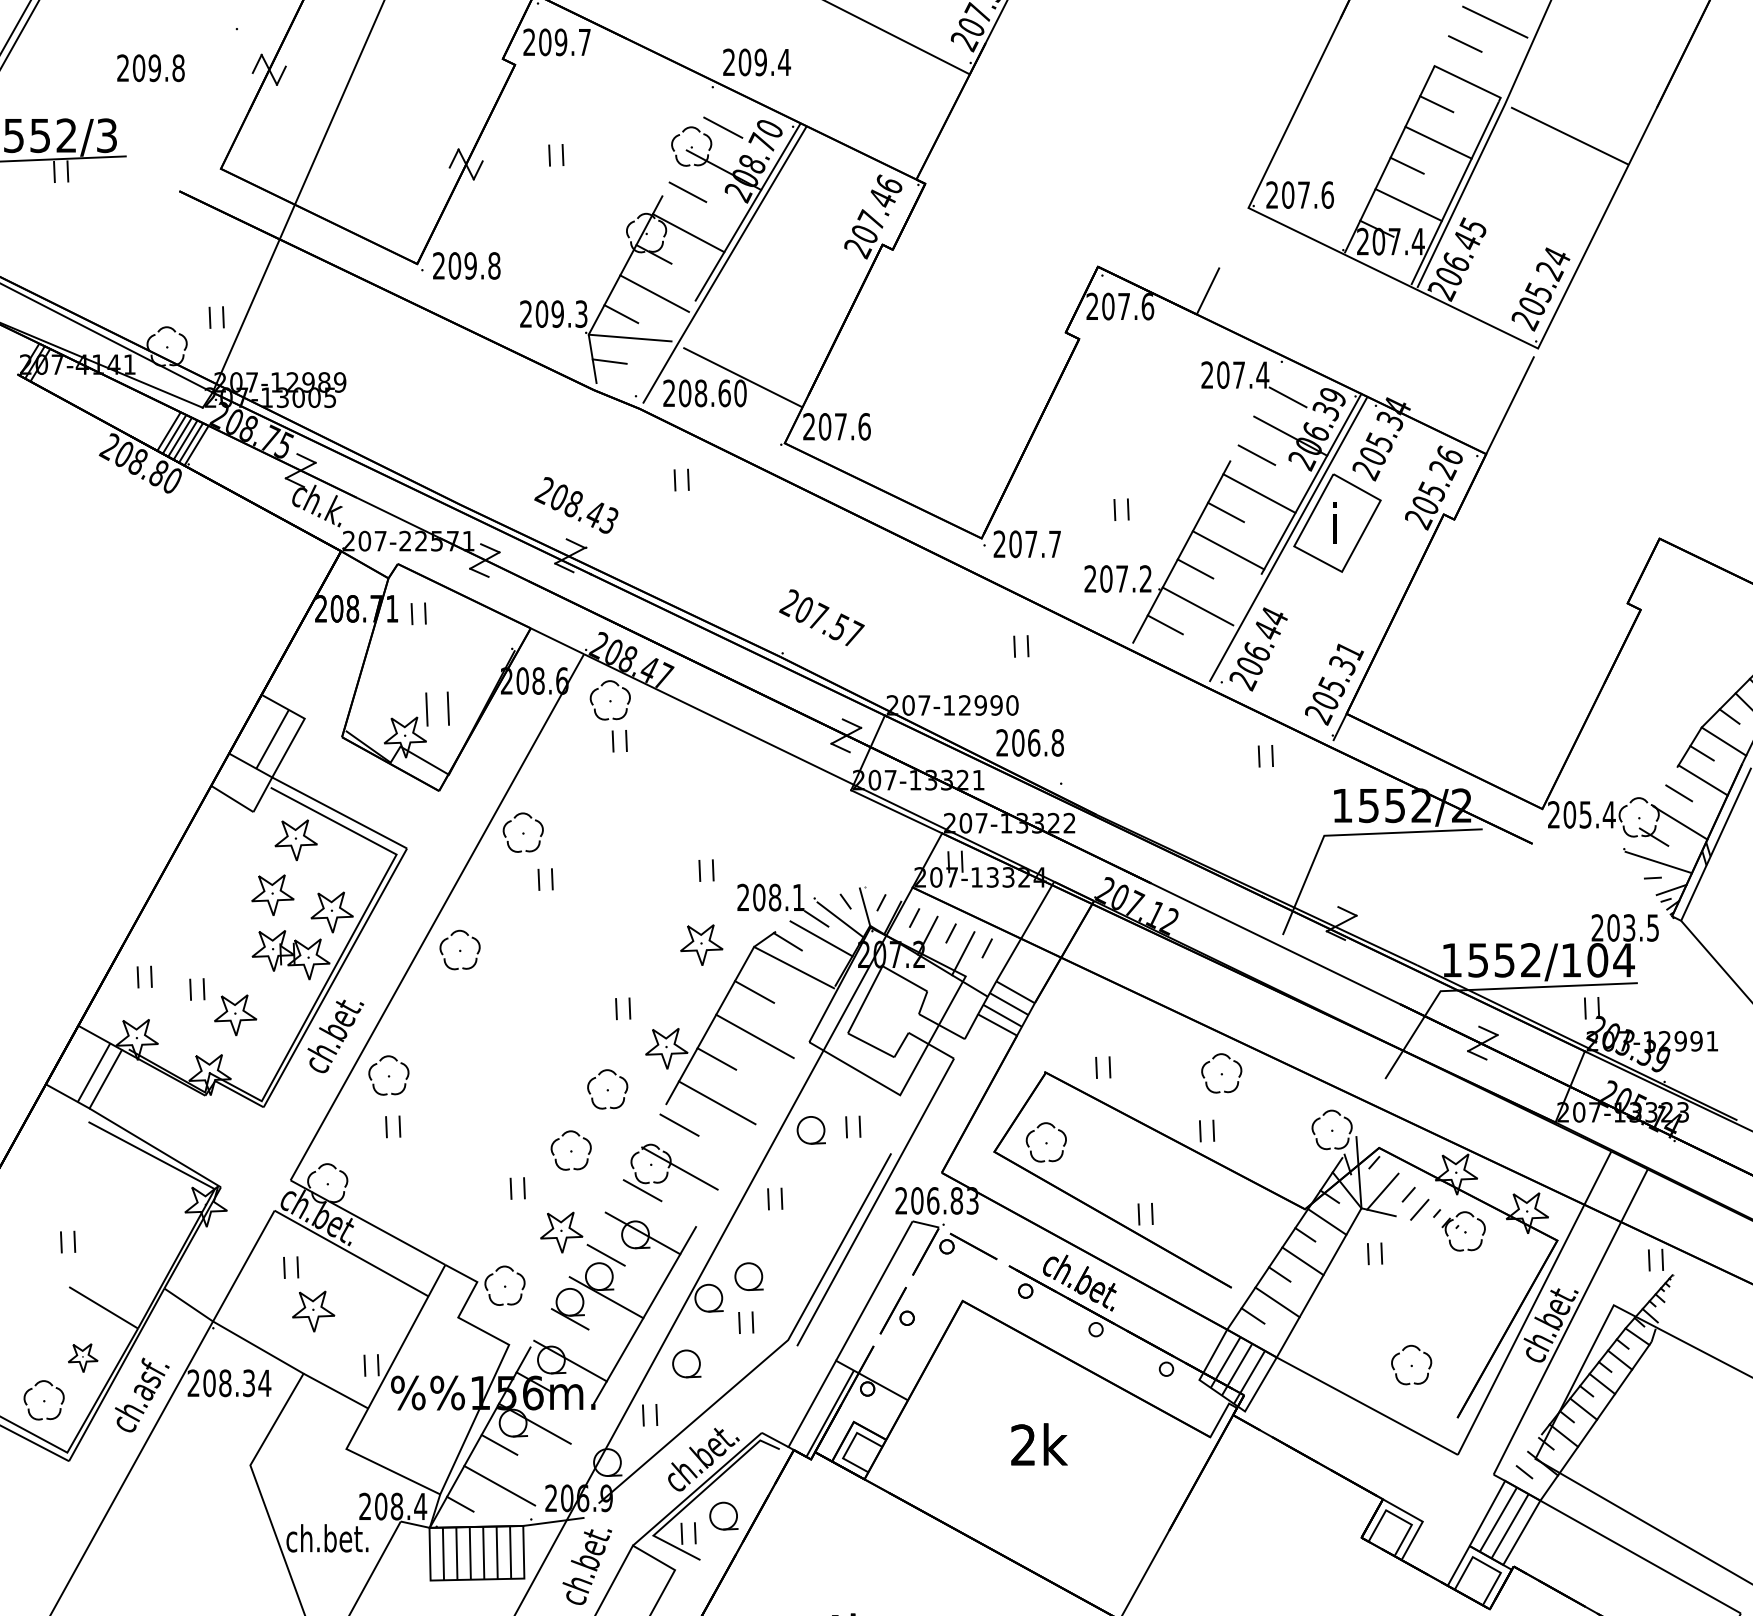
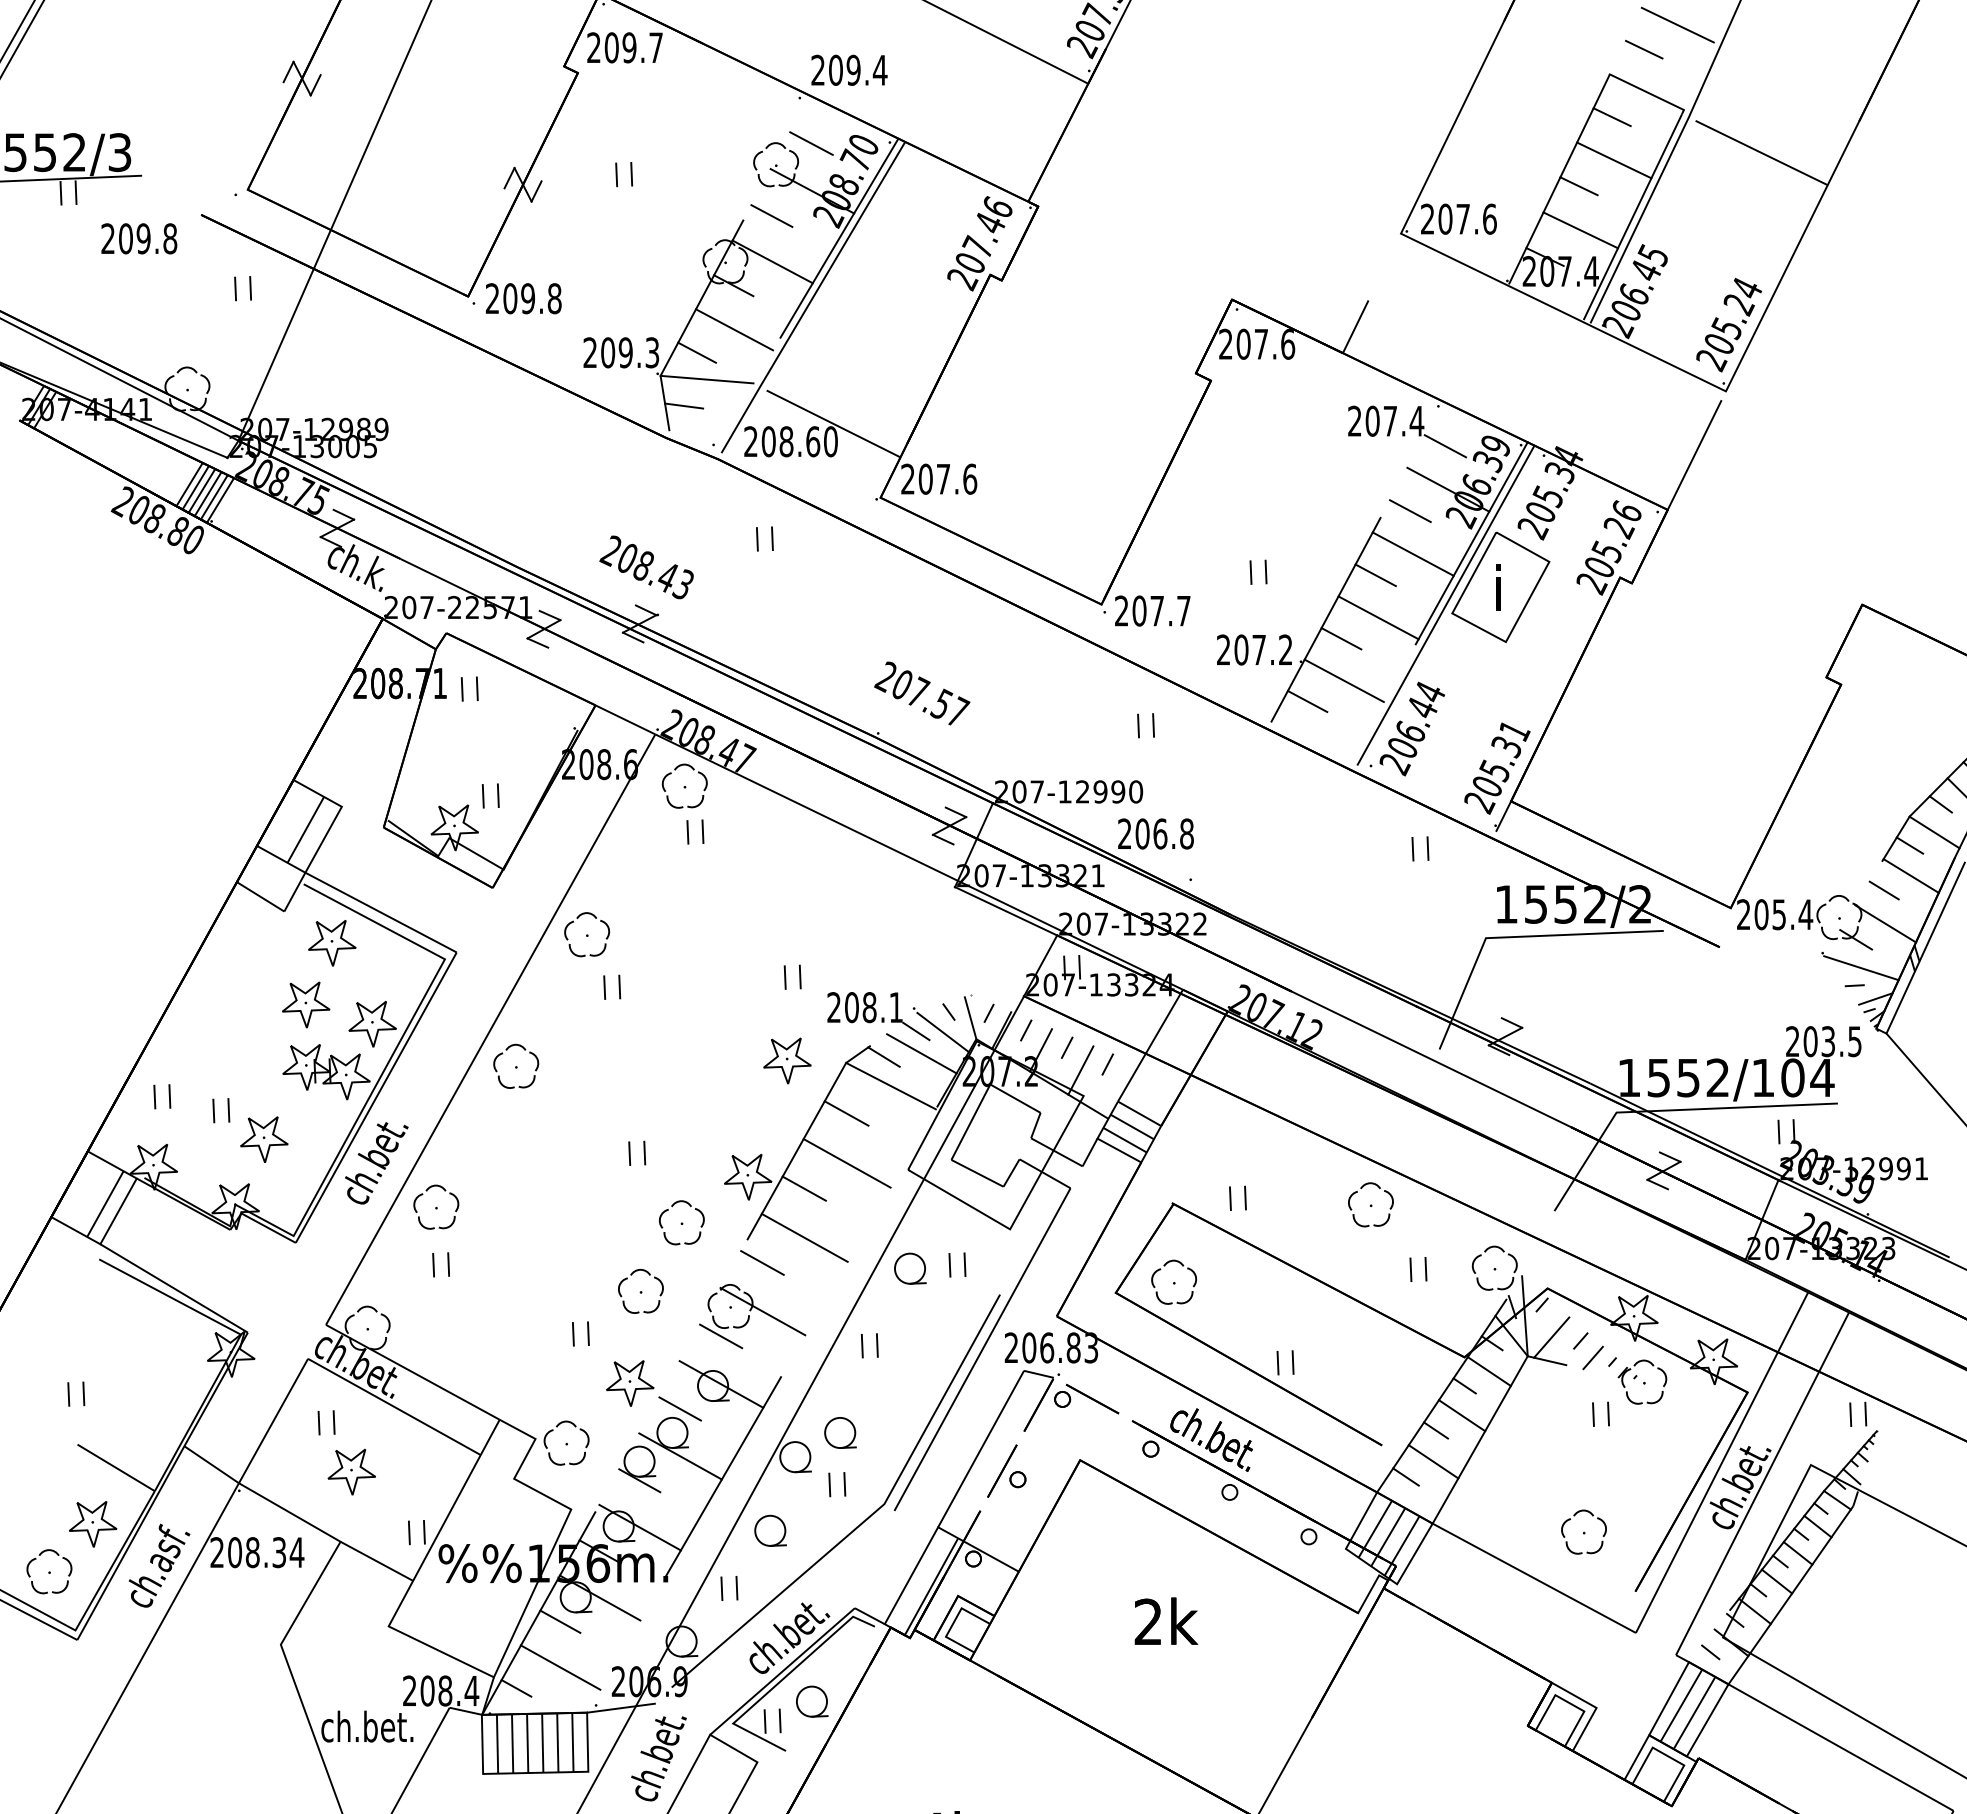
text: (176, 54) -> (168, 223), moved
part: (216, 317) -> (242, 288), moved
part: (437, 708) -> (490, 795), size x0.62
part: (623, 1008) -> (637, 1152), moved
part: (1200, 1131) -> (1411, 1269), moved
part: (1374, 1253) -> (1600, 1413), moved
part: (83, 1358) -> (93, 1524), size x1.43

